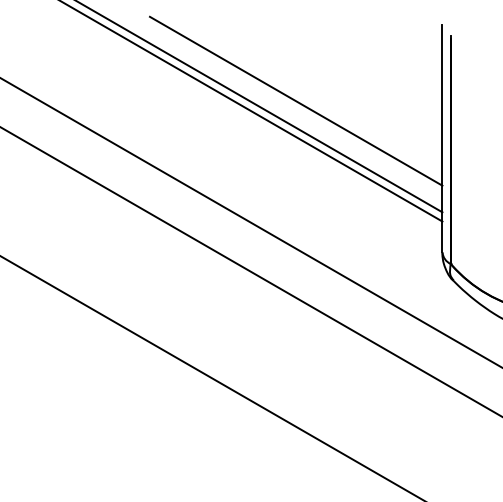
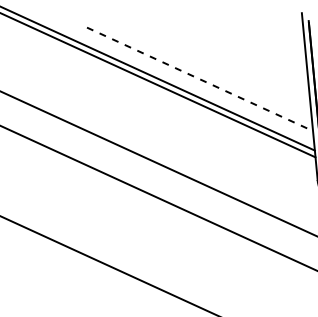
line: (296, 101) -> (200, 79), solid -> dashed

